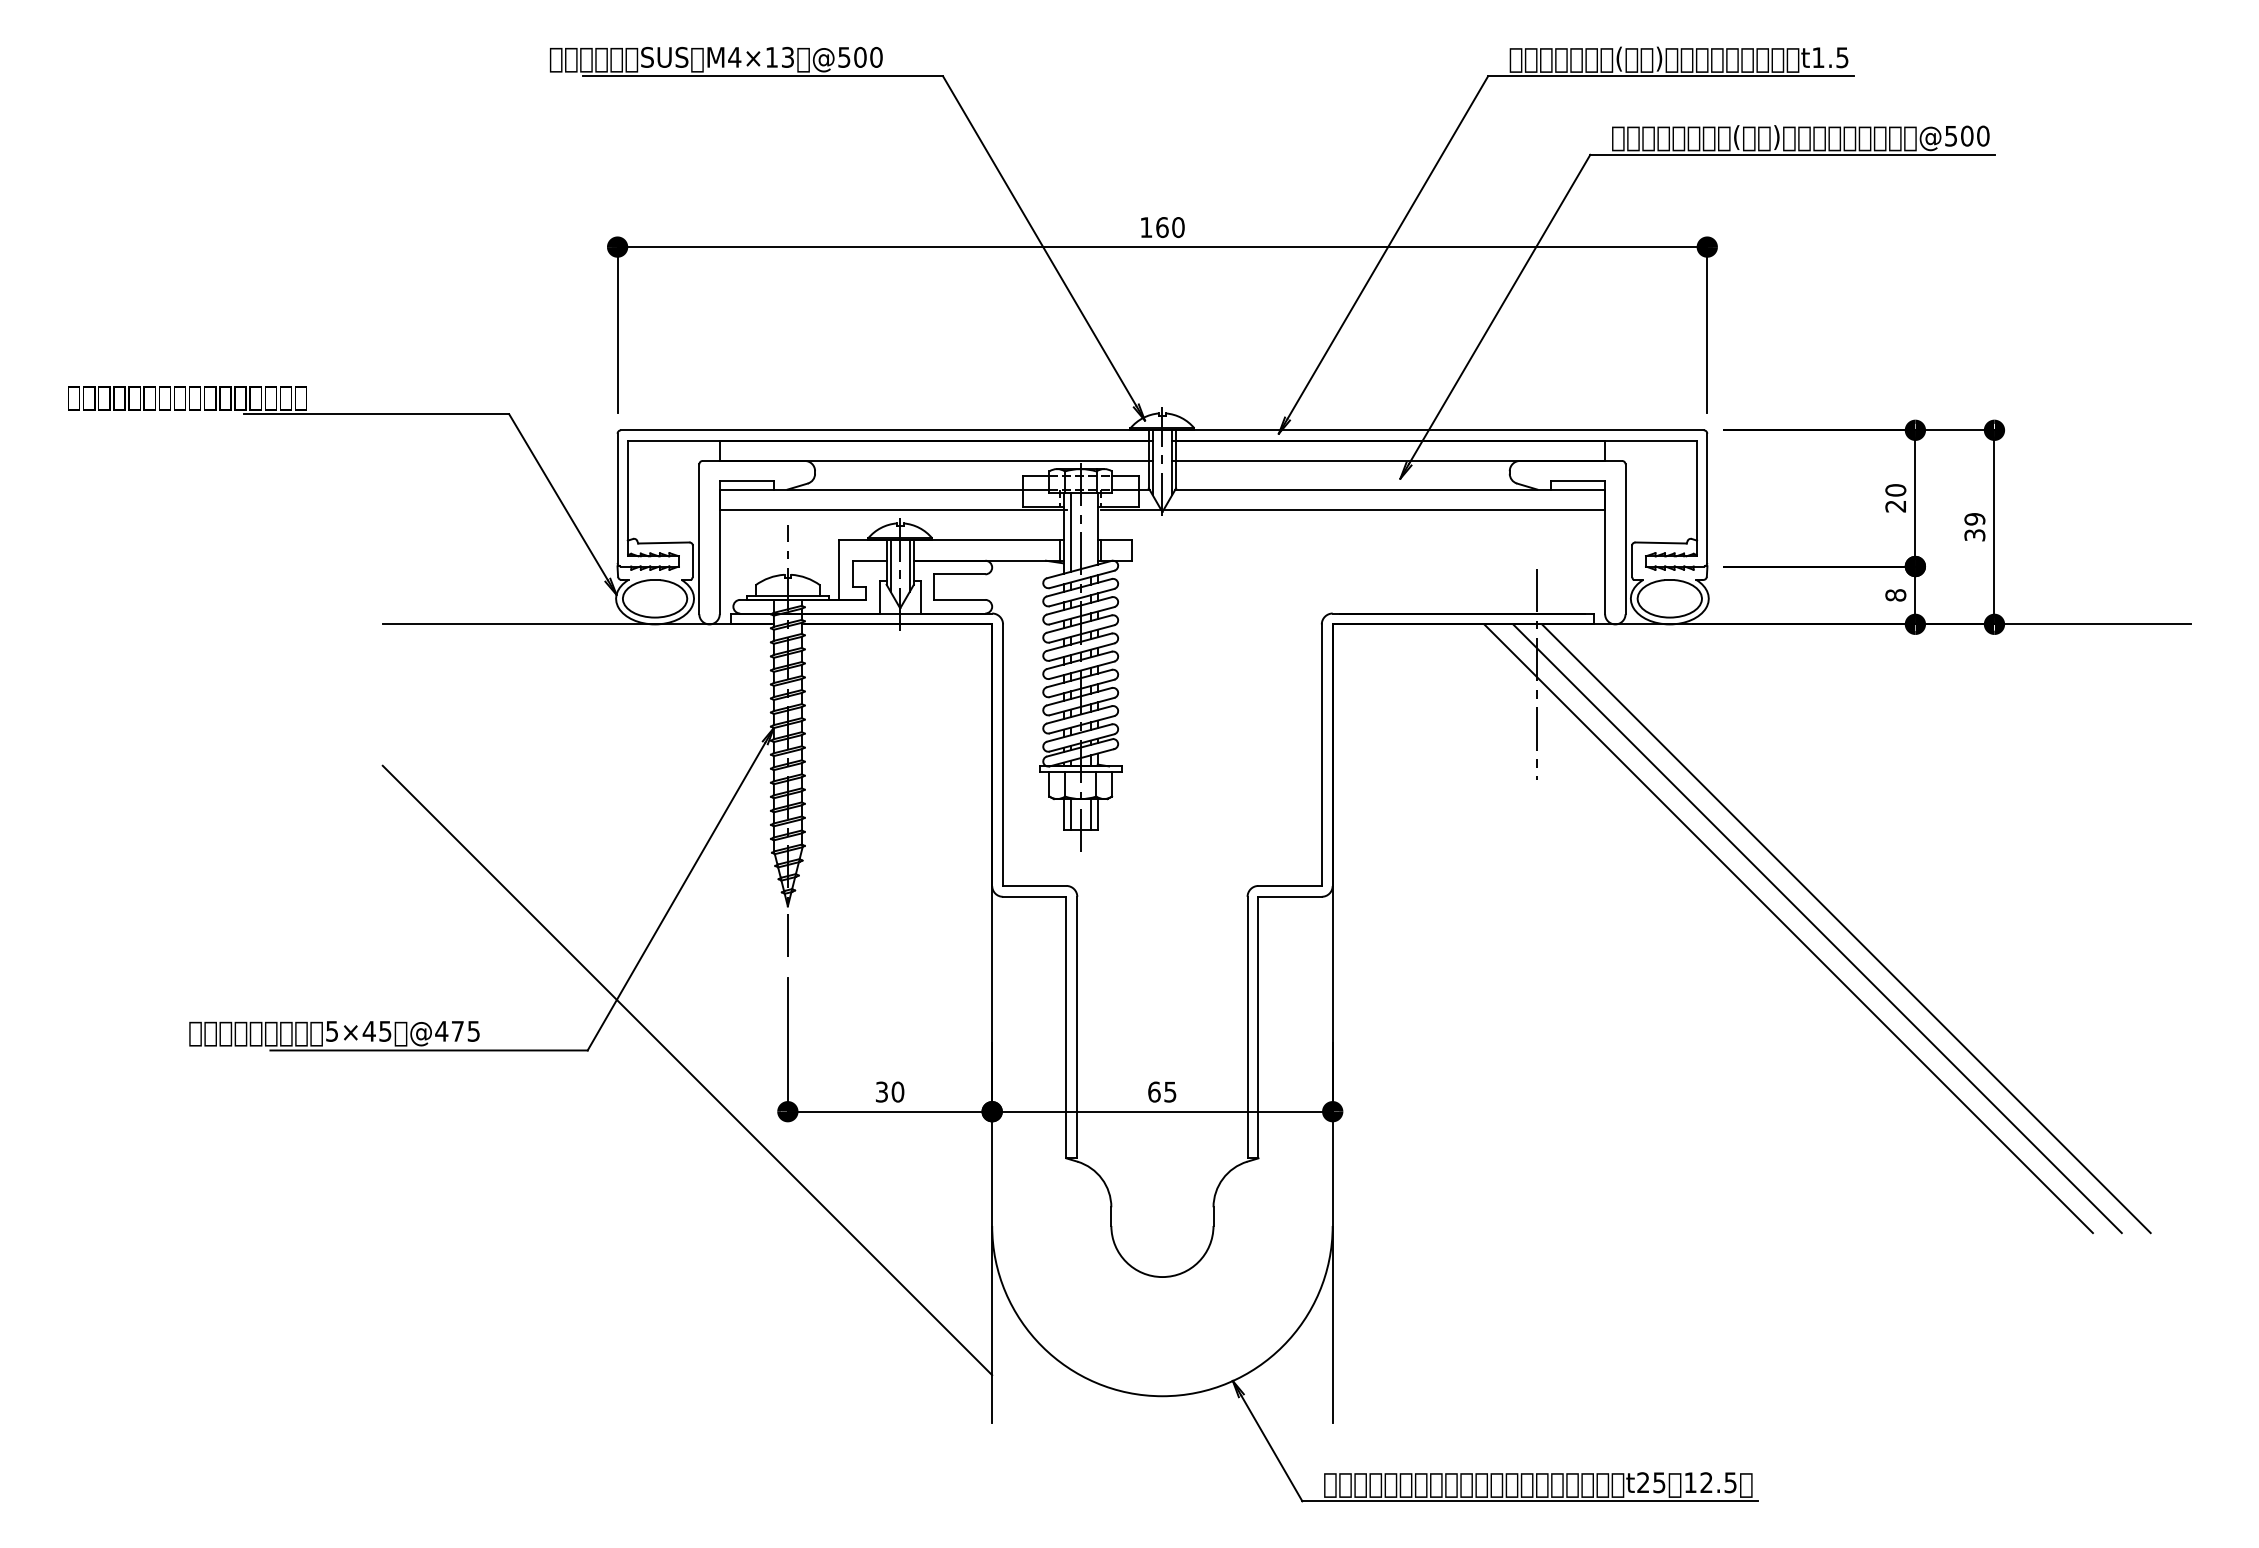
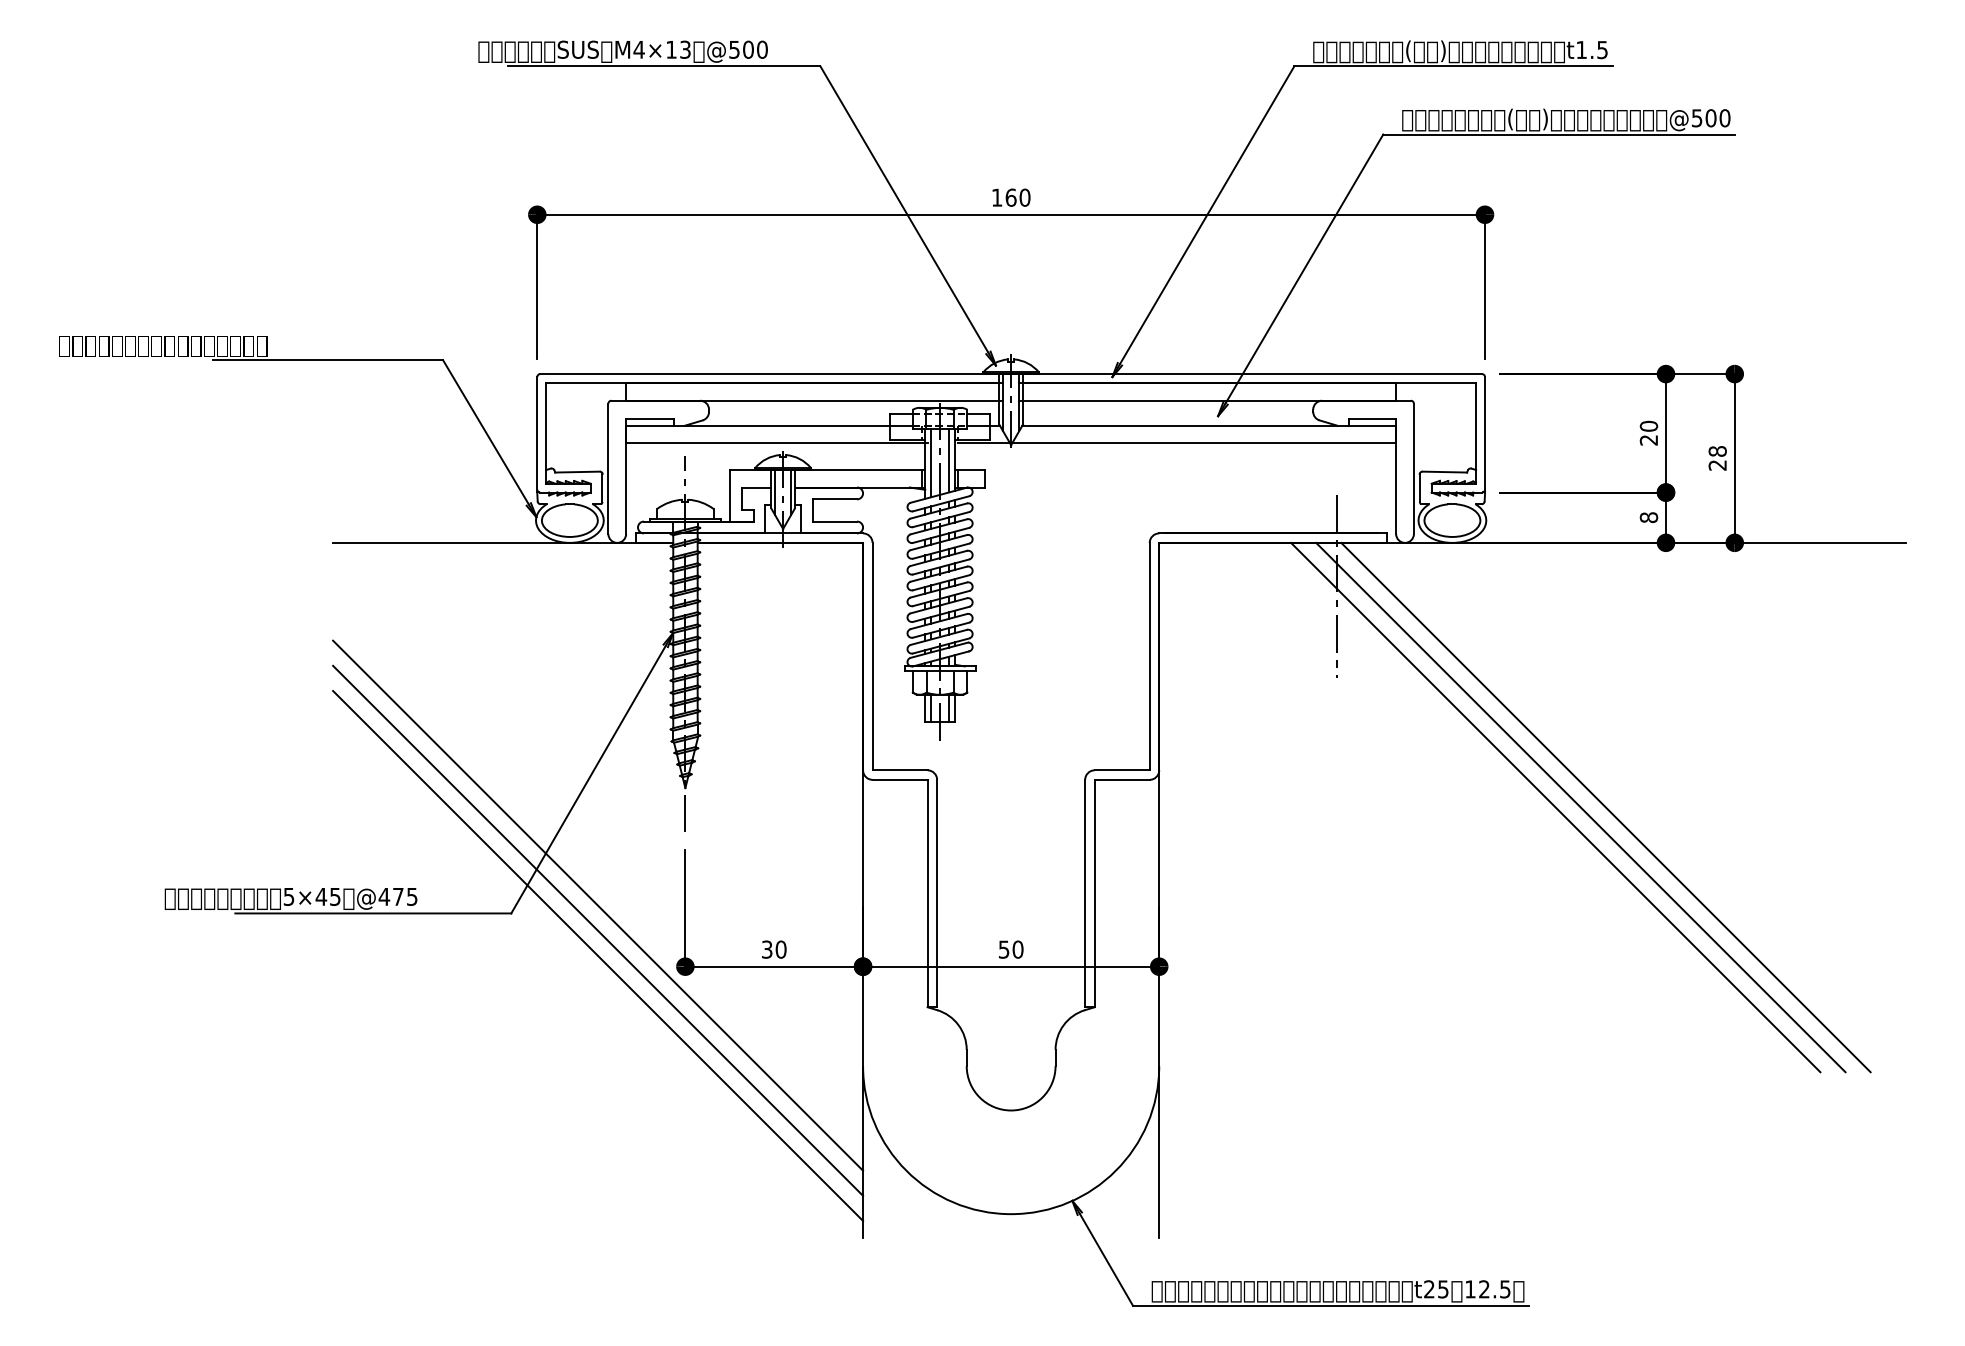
text: (1974, 527) -> (1717, 458), 39 -> 28
line: (1090, 529) -> (948, 460), added
line: (687, 1041) -> (598, 905), added
text: (1162, 1091) -> (1011, 949), 65 -> 50
line: (687, 1099) -> (598, 956), added

